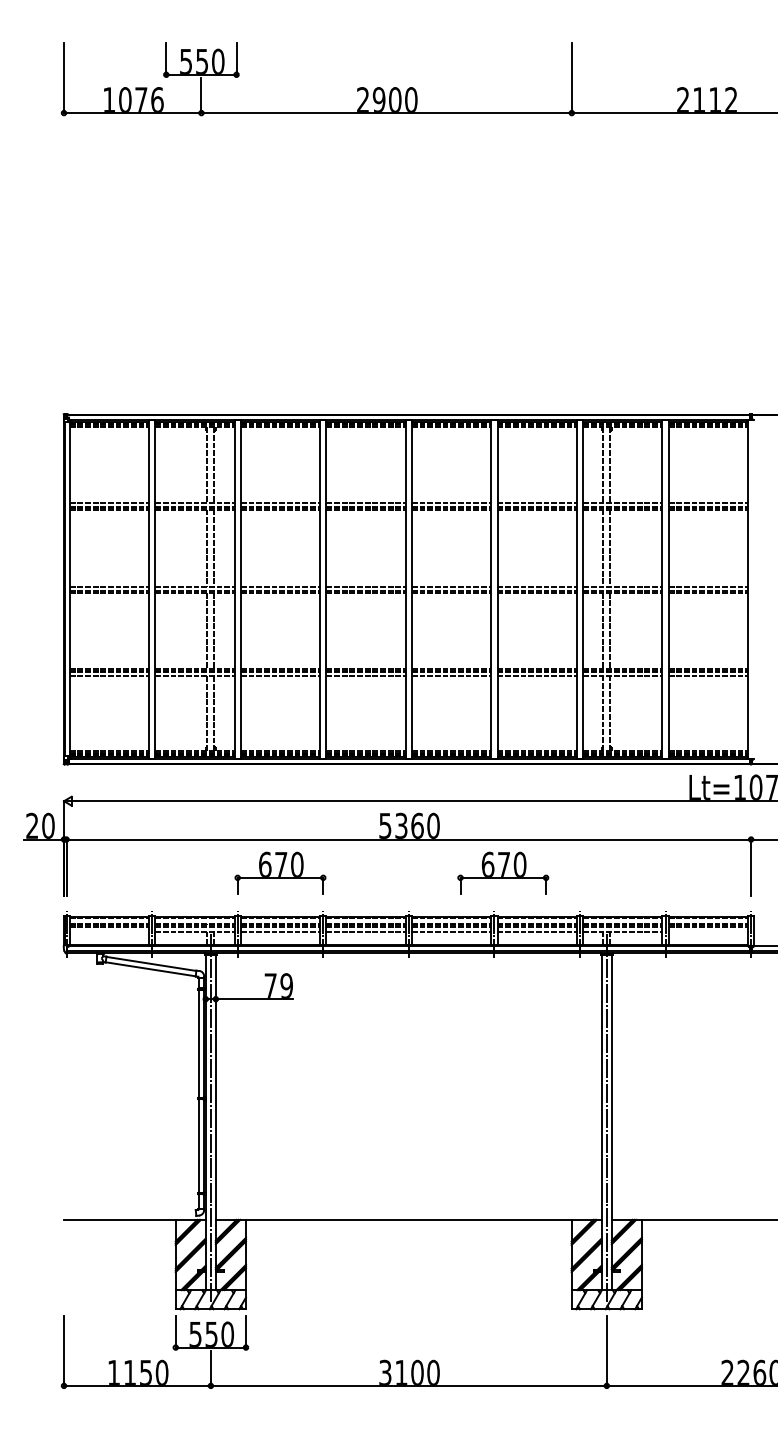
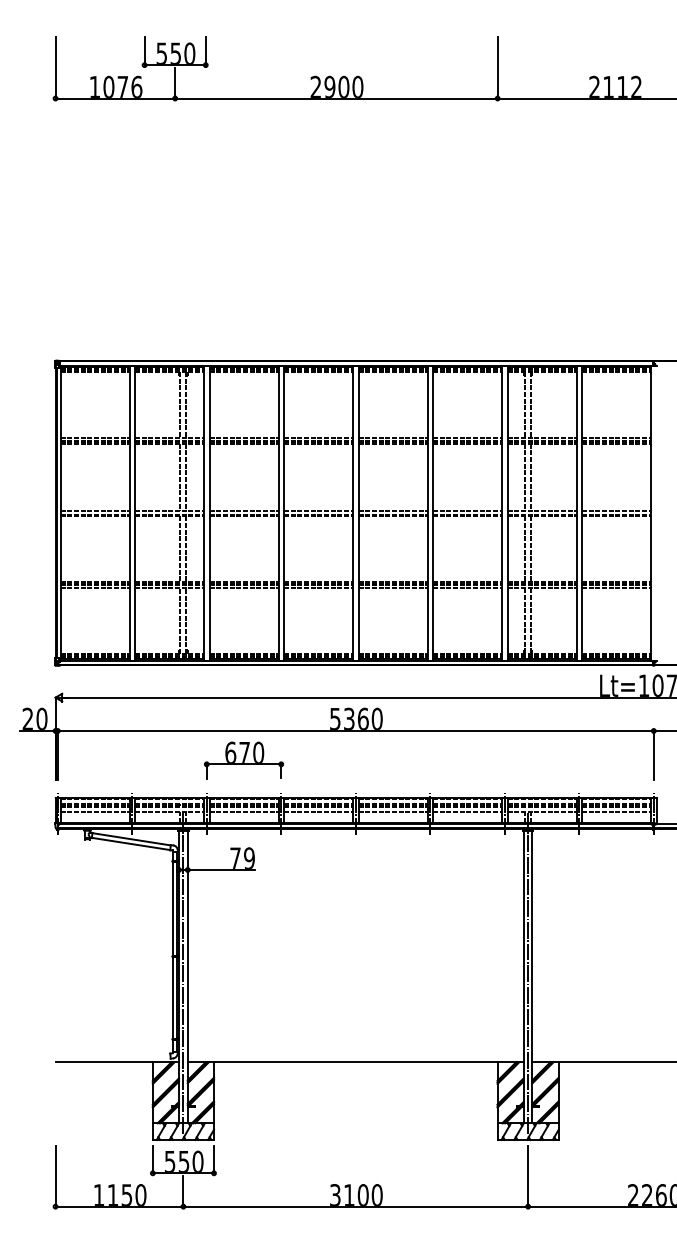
part: (502, 873) -> (437, 760), removed
line: (108, 932) -> (94, 811), added
line: (708, 932) -> (616, 811), added

